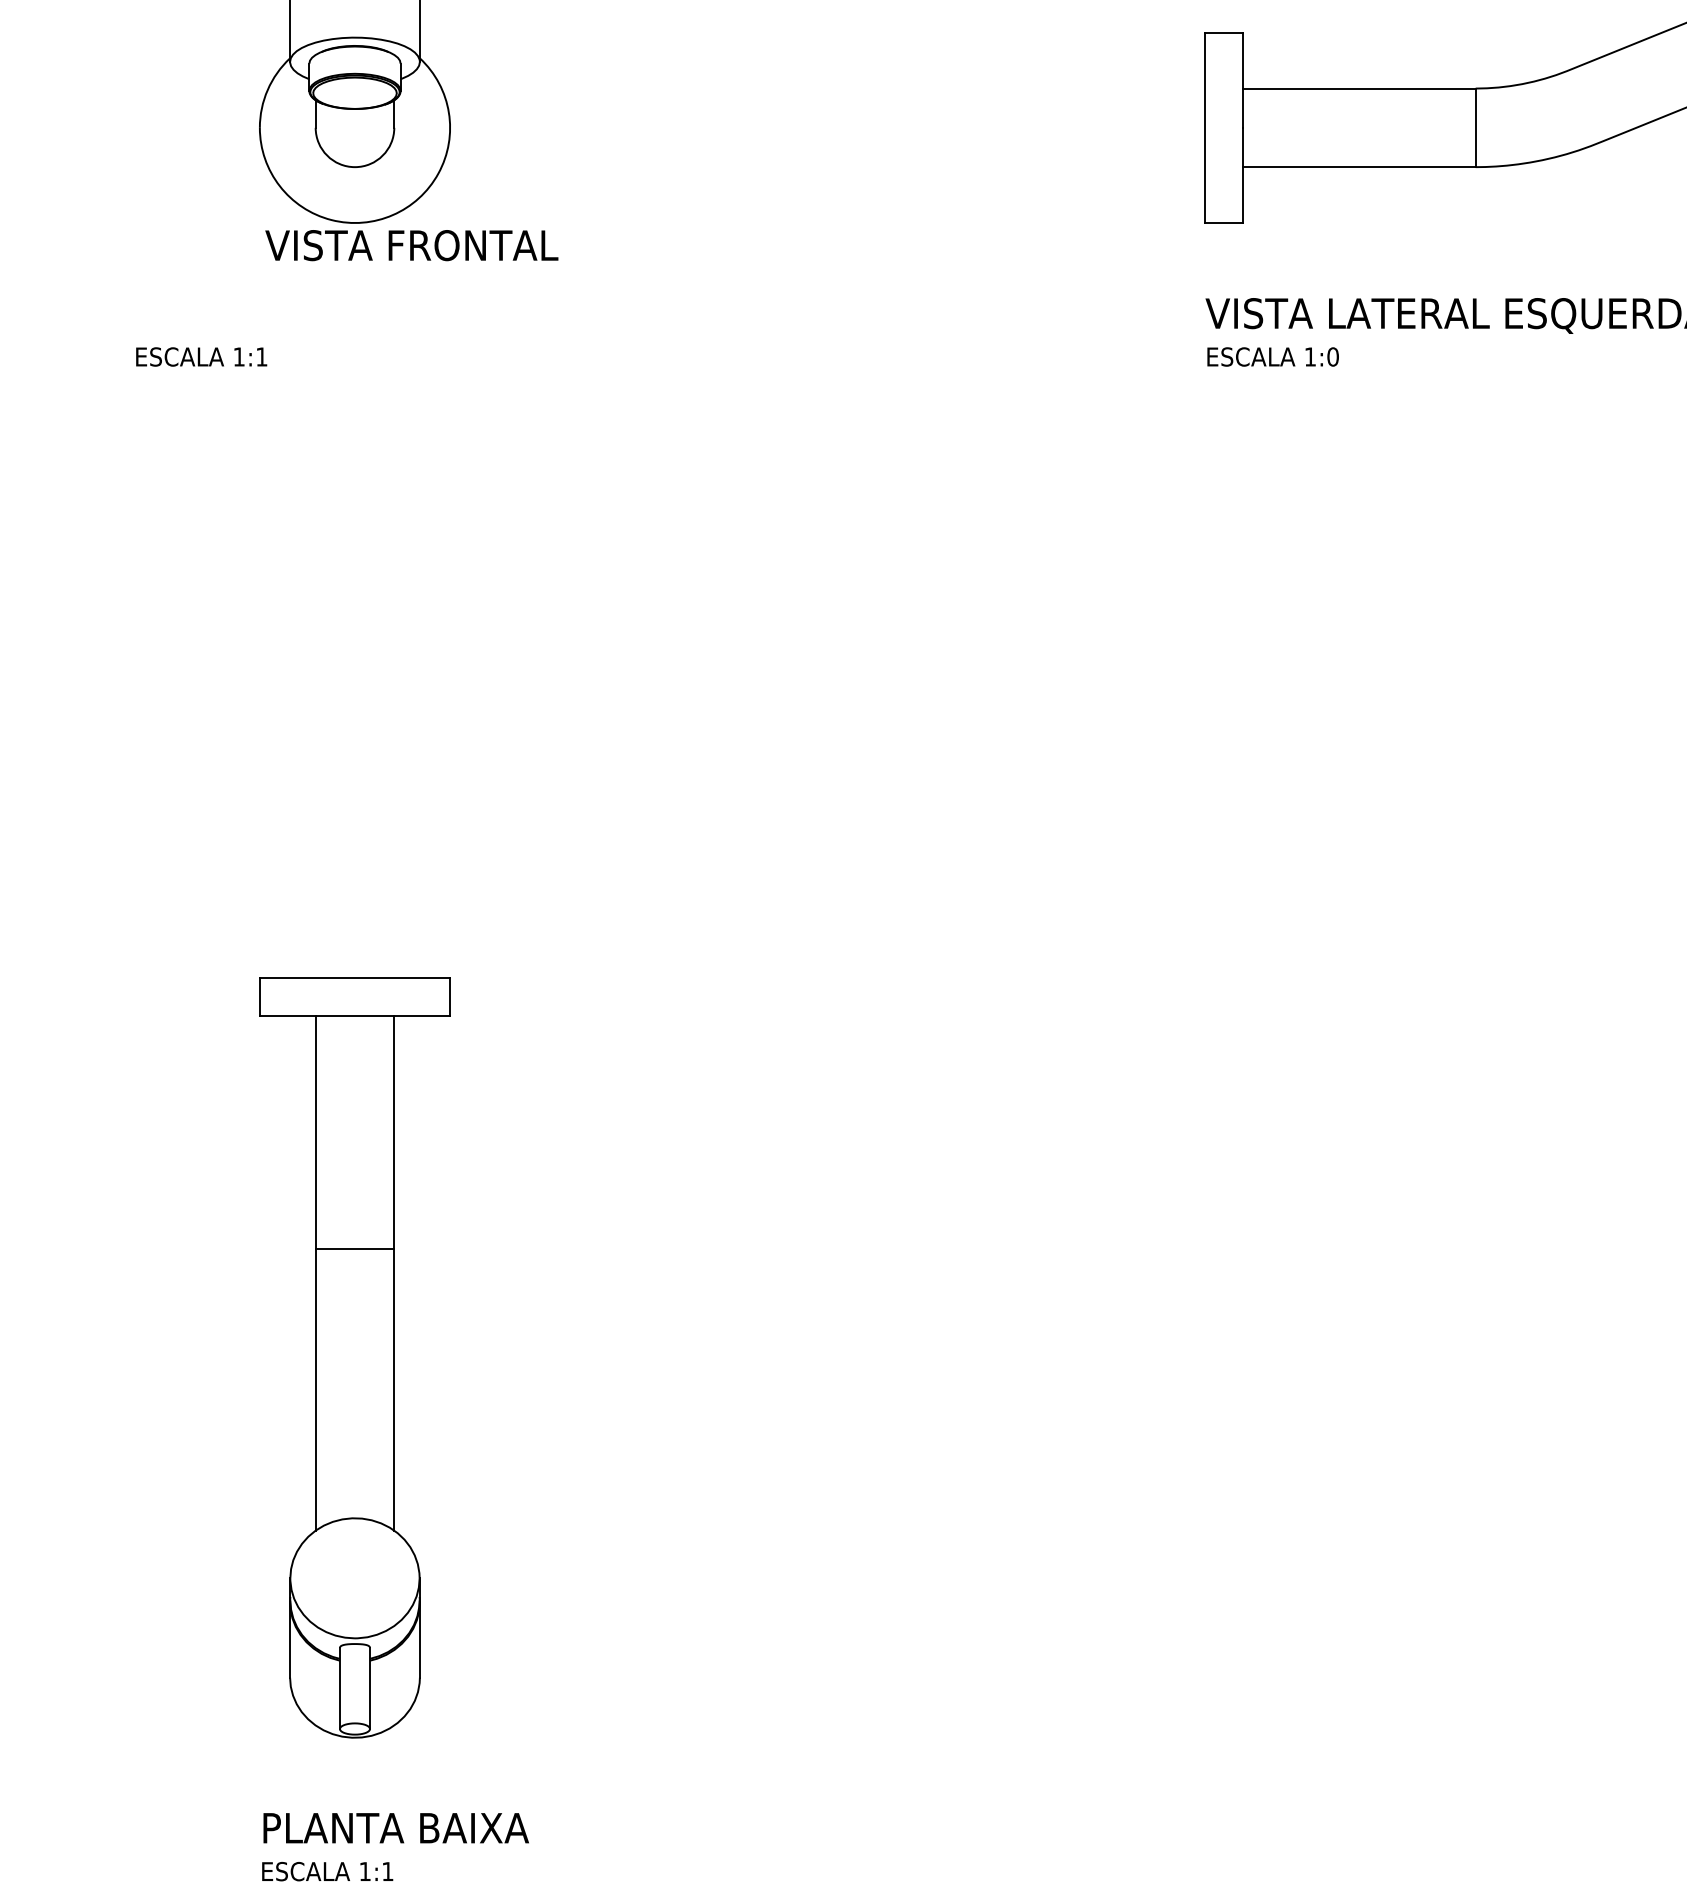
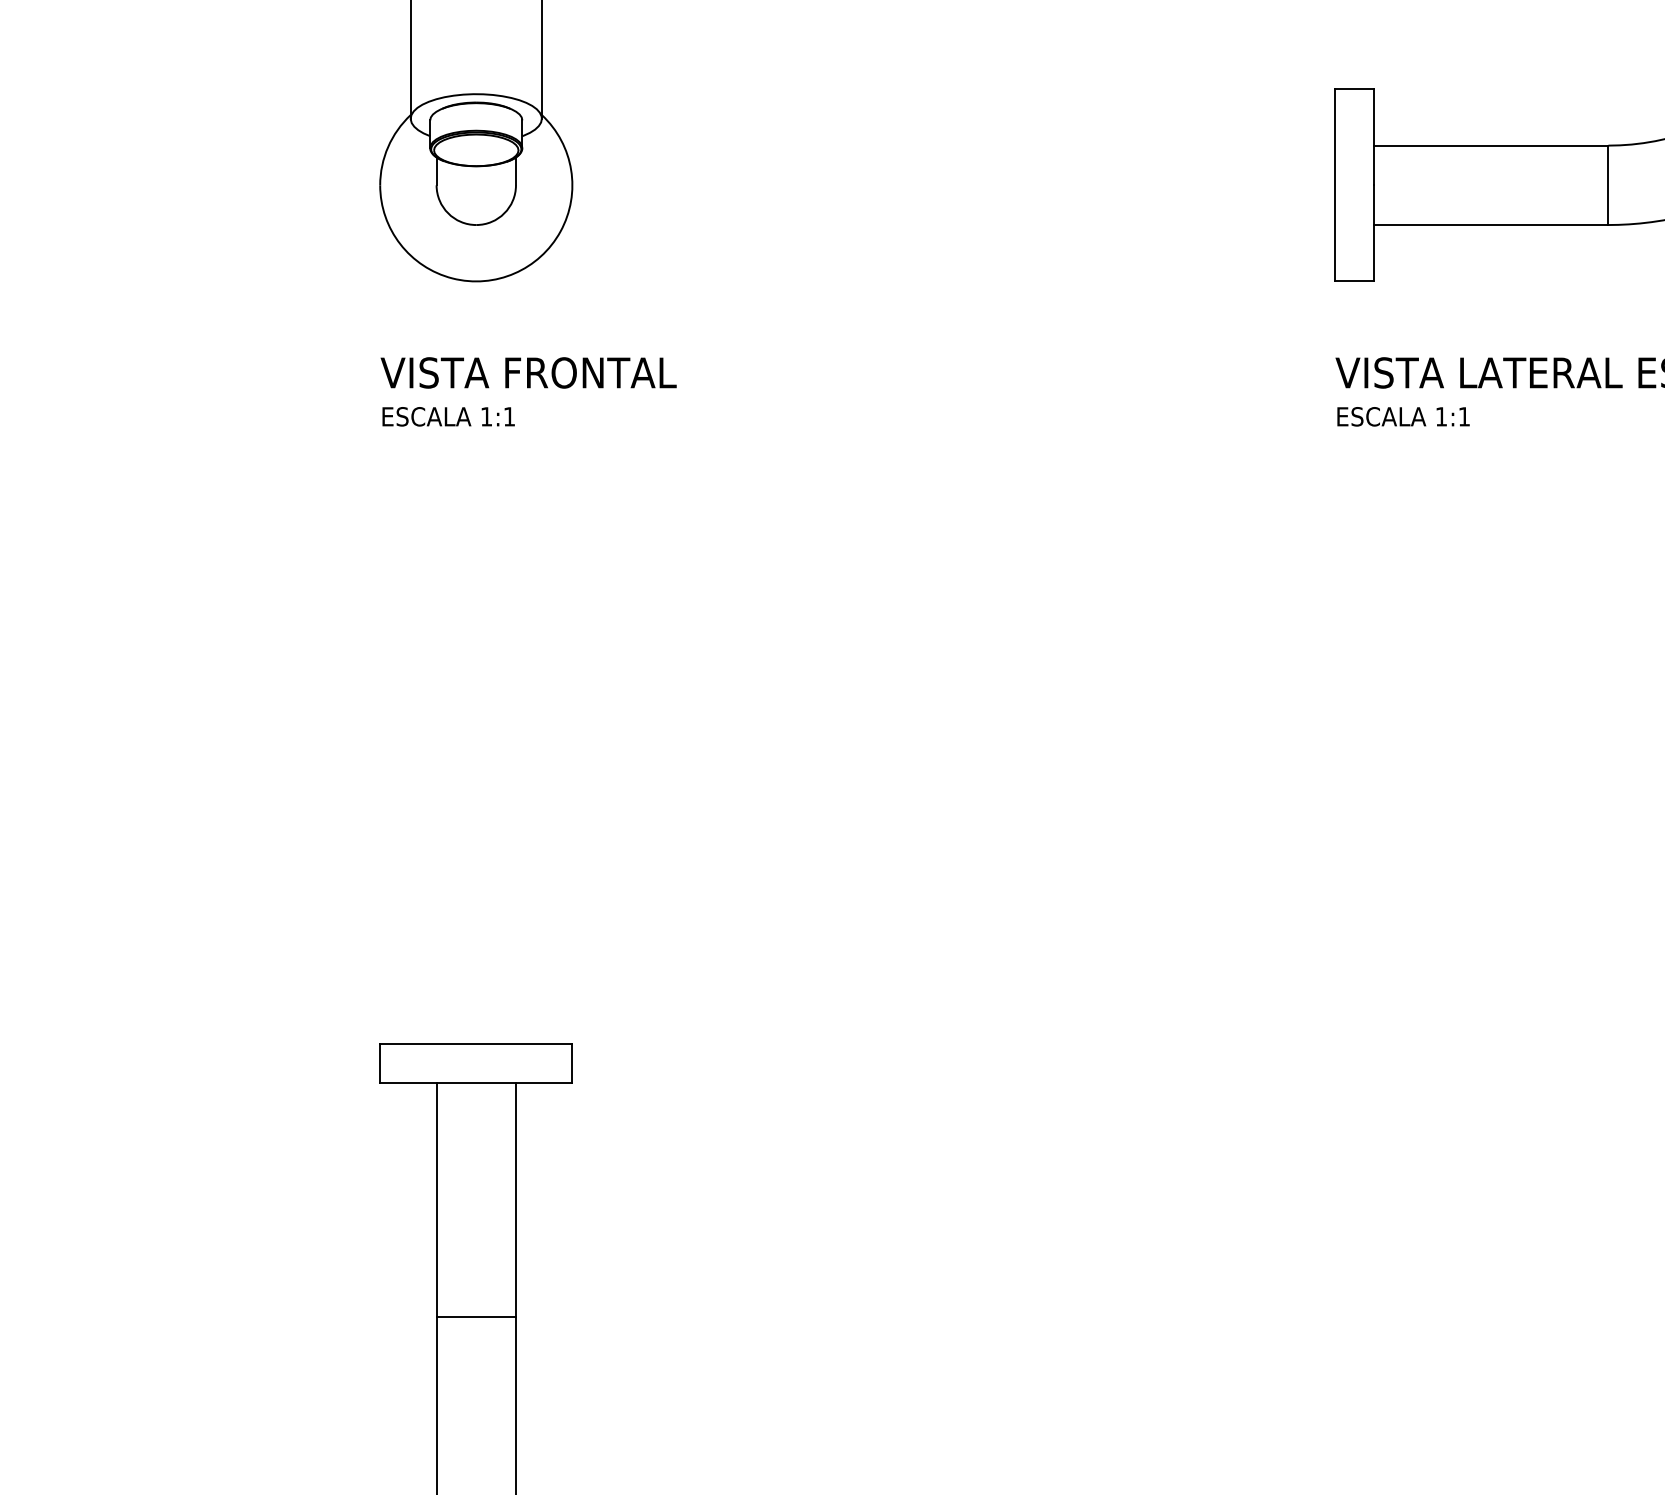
text: (411, 245) -> (528, 372), moved
text: (201, 356) -> (448, 416), moved
text: (1332, 356) -> (1463, 416), 1:0 -> 1:1

